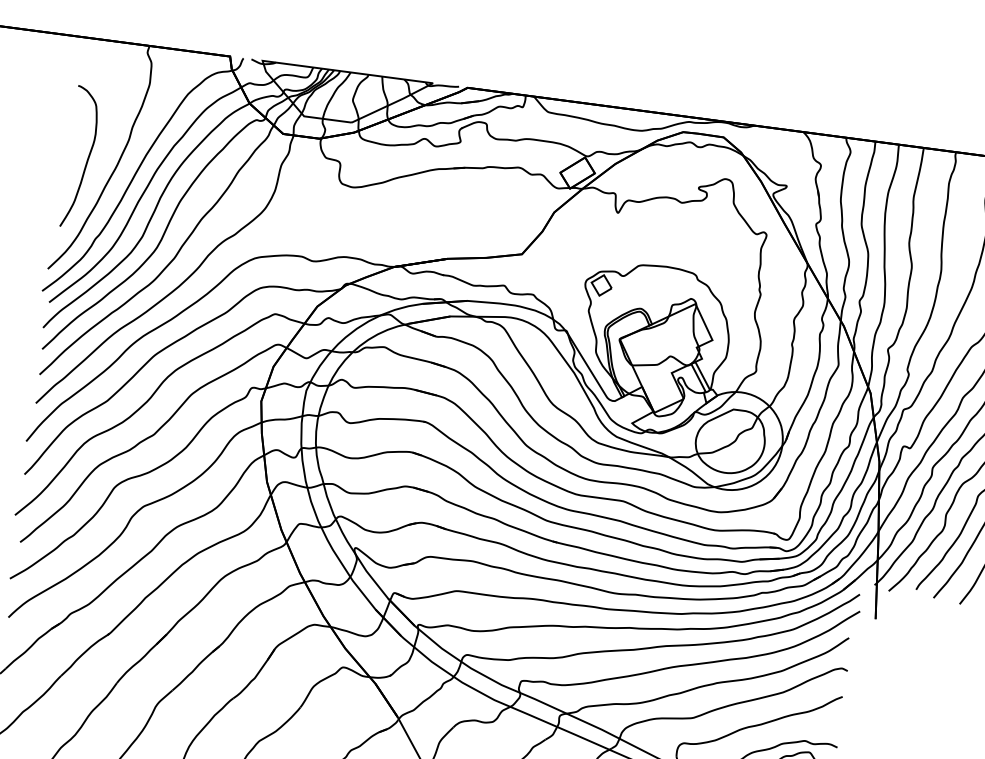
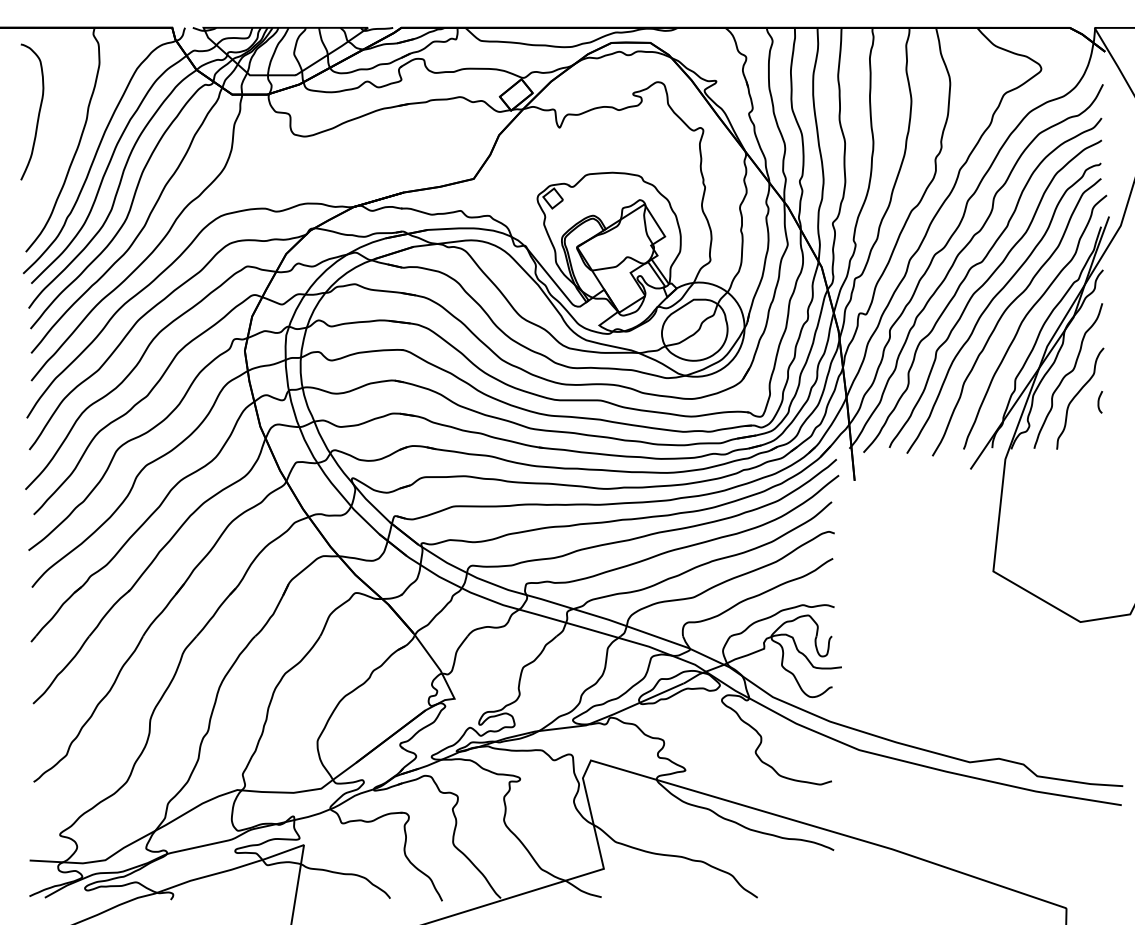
curve: (87, 157) -> (38, 111), moved

